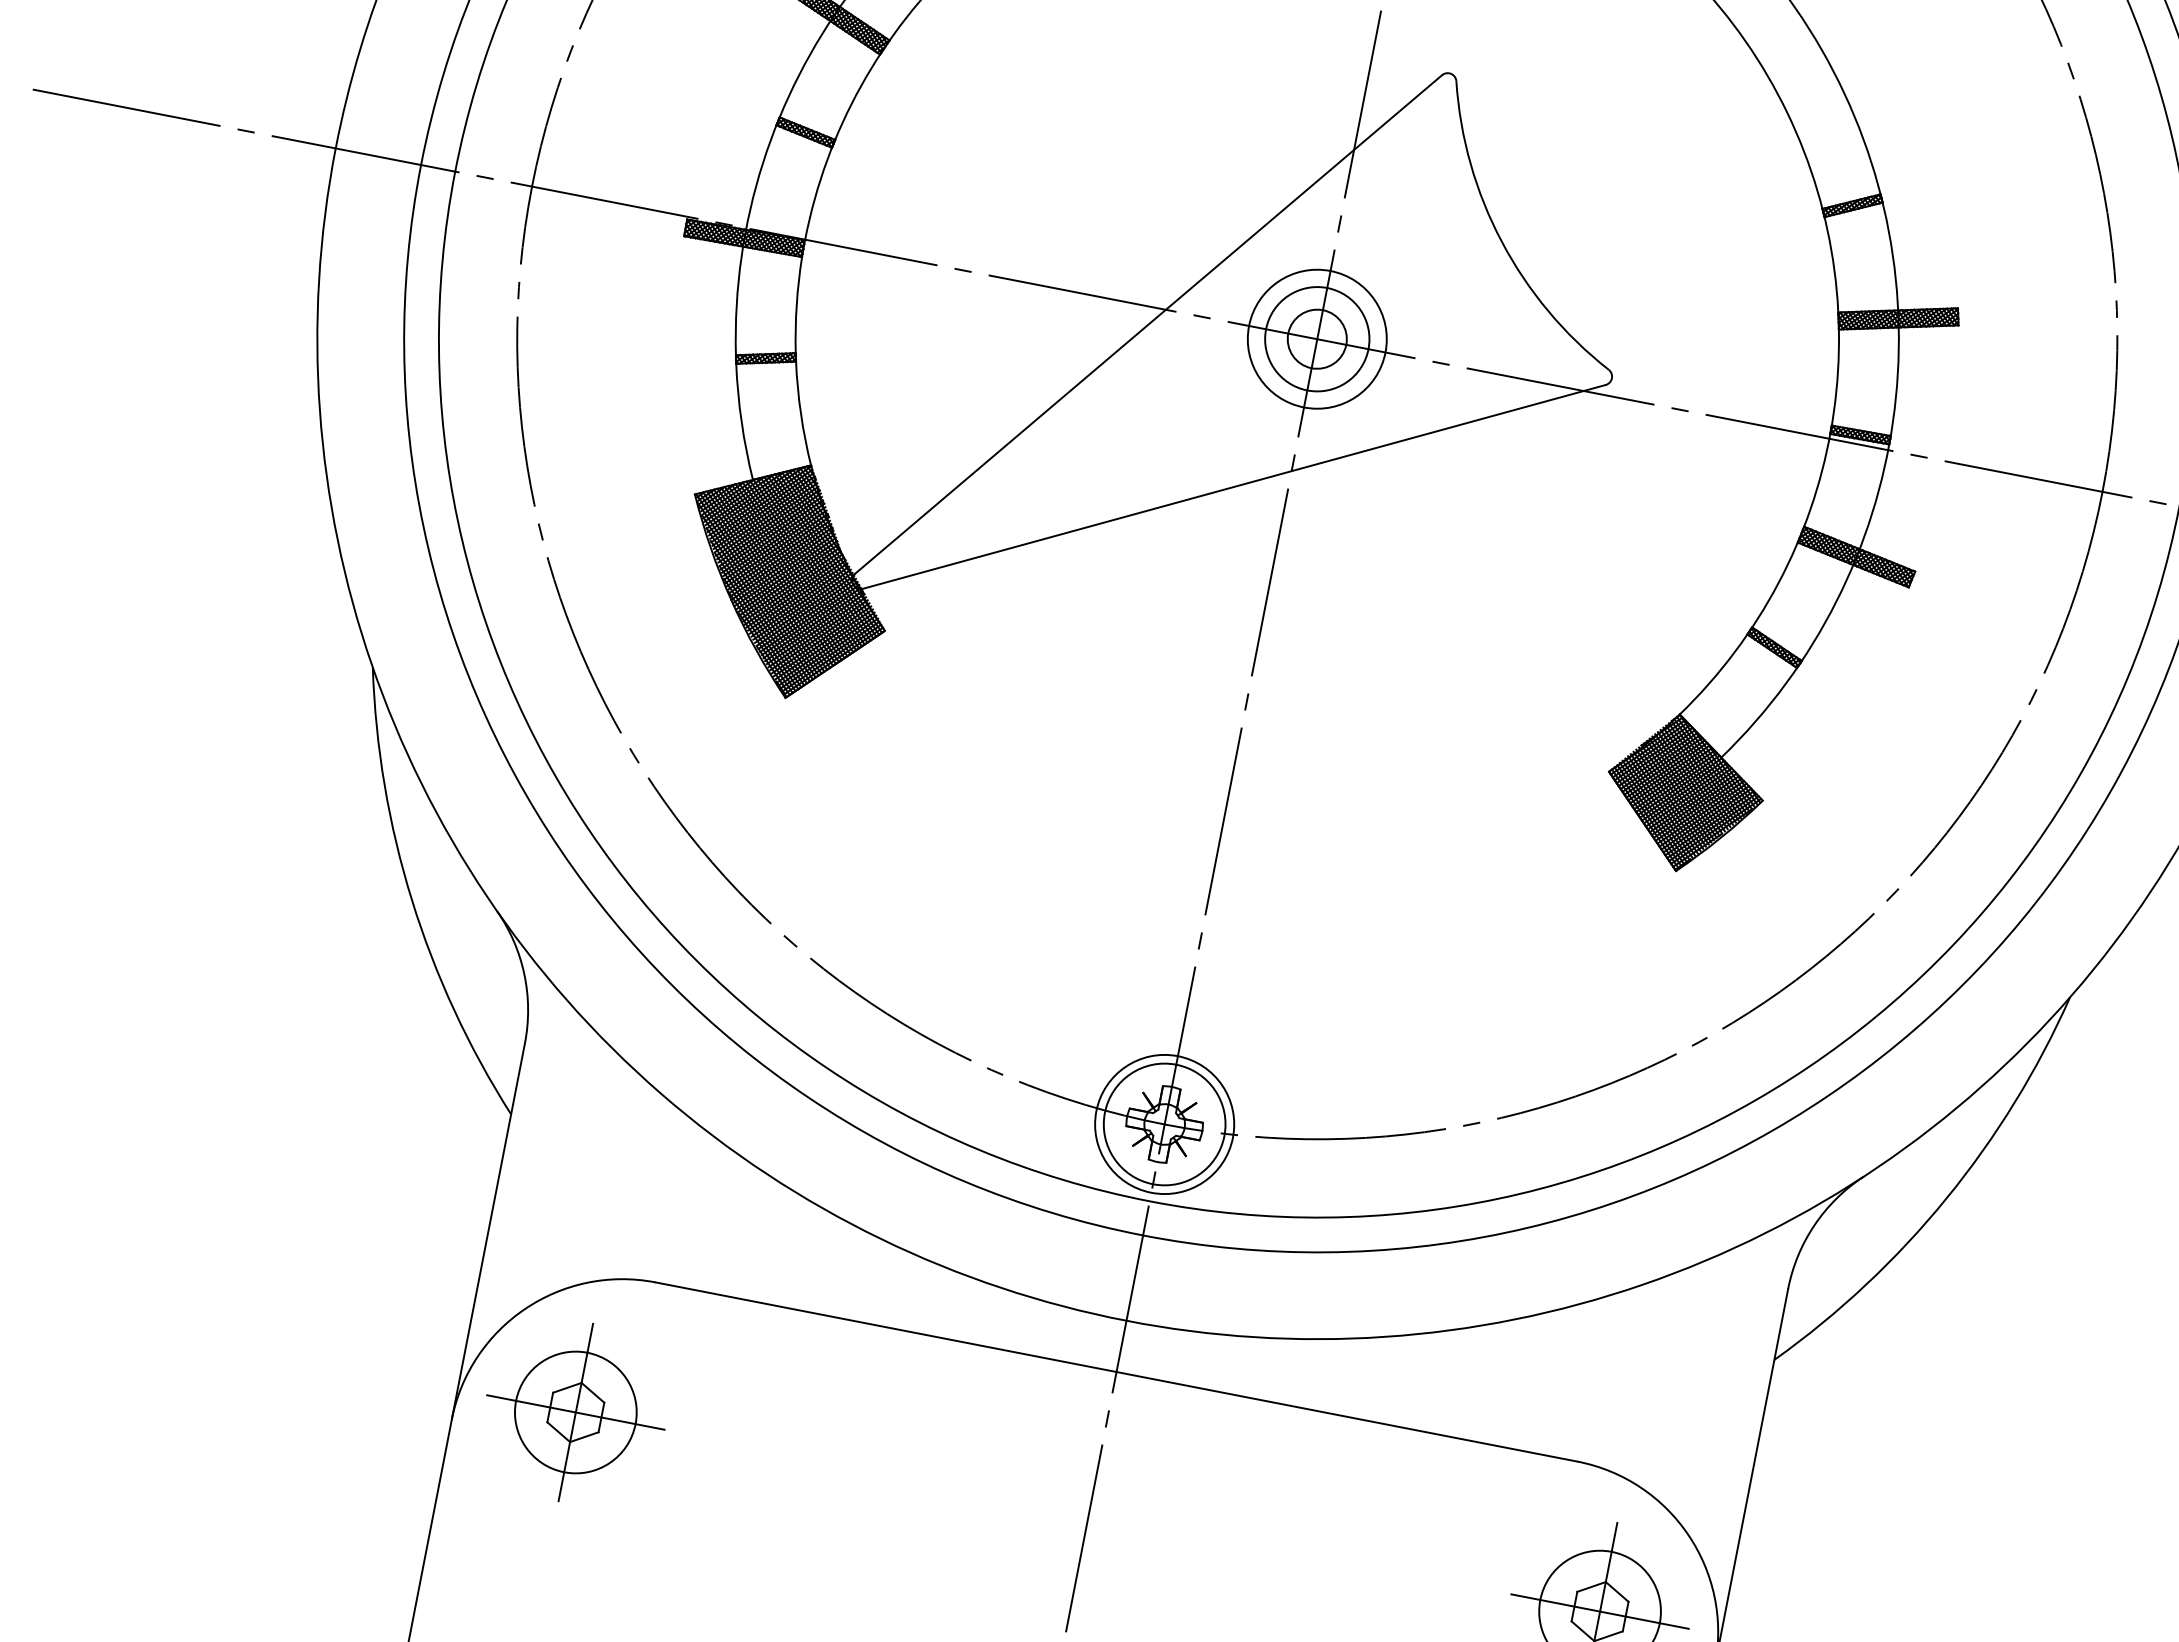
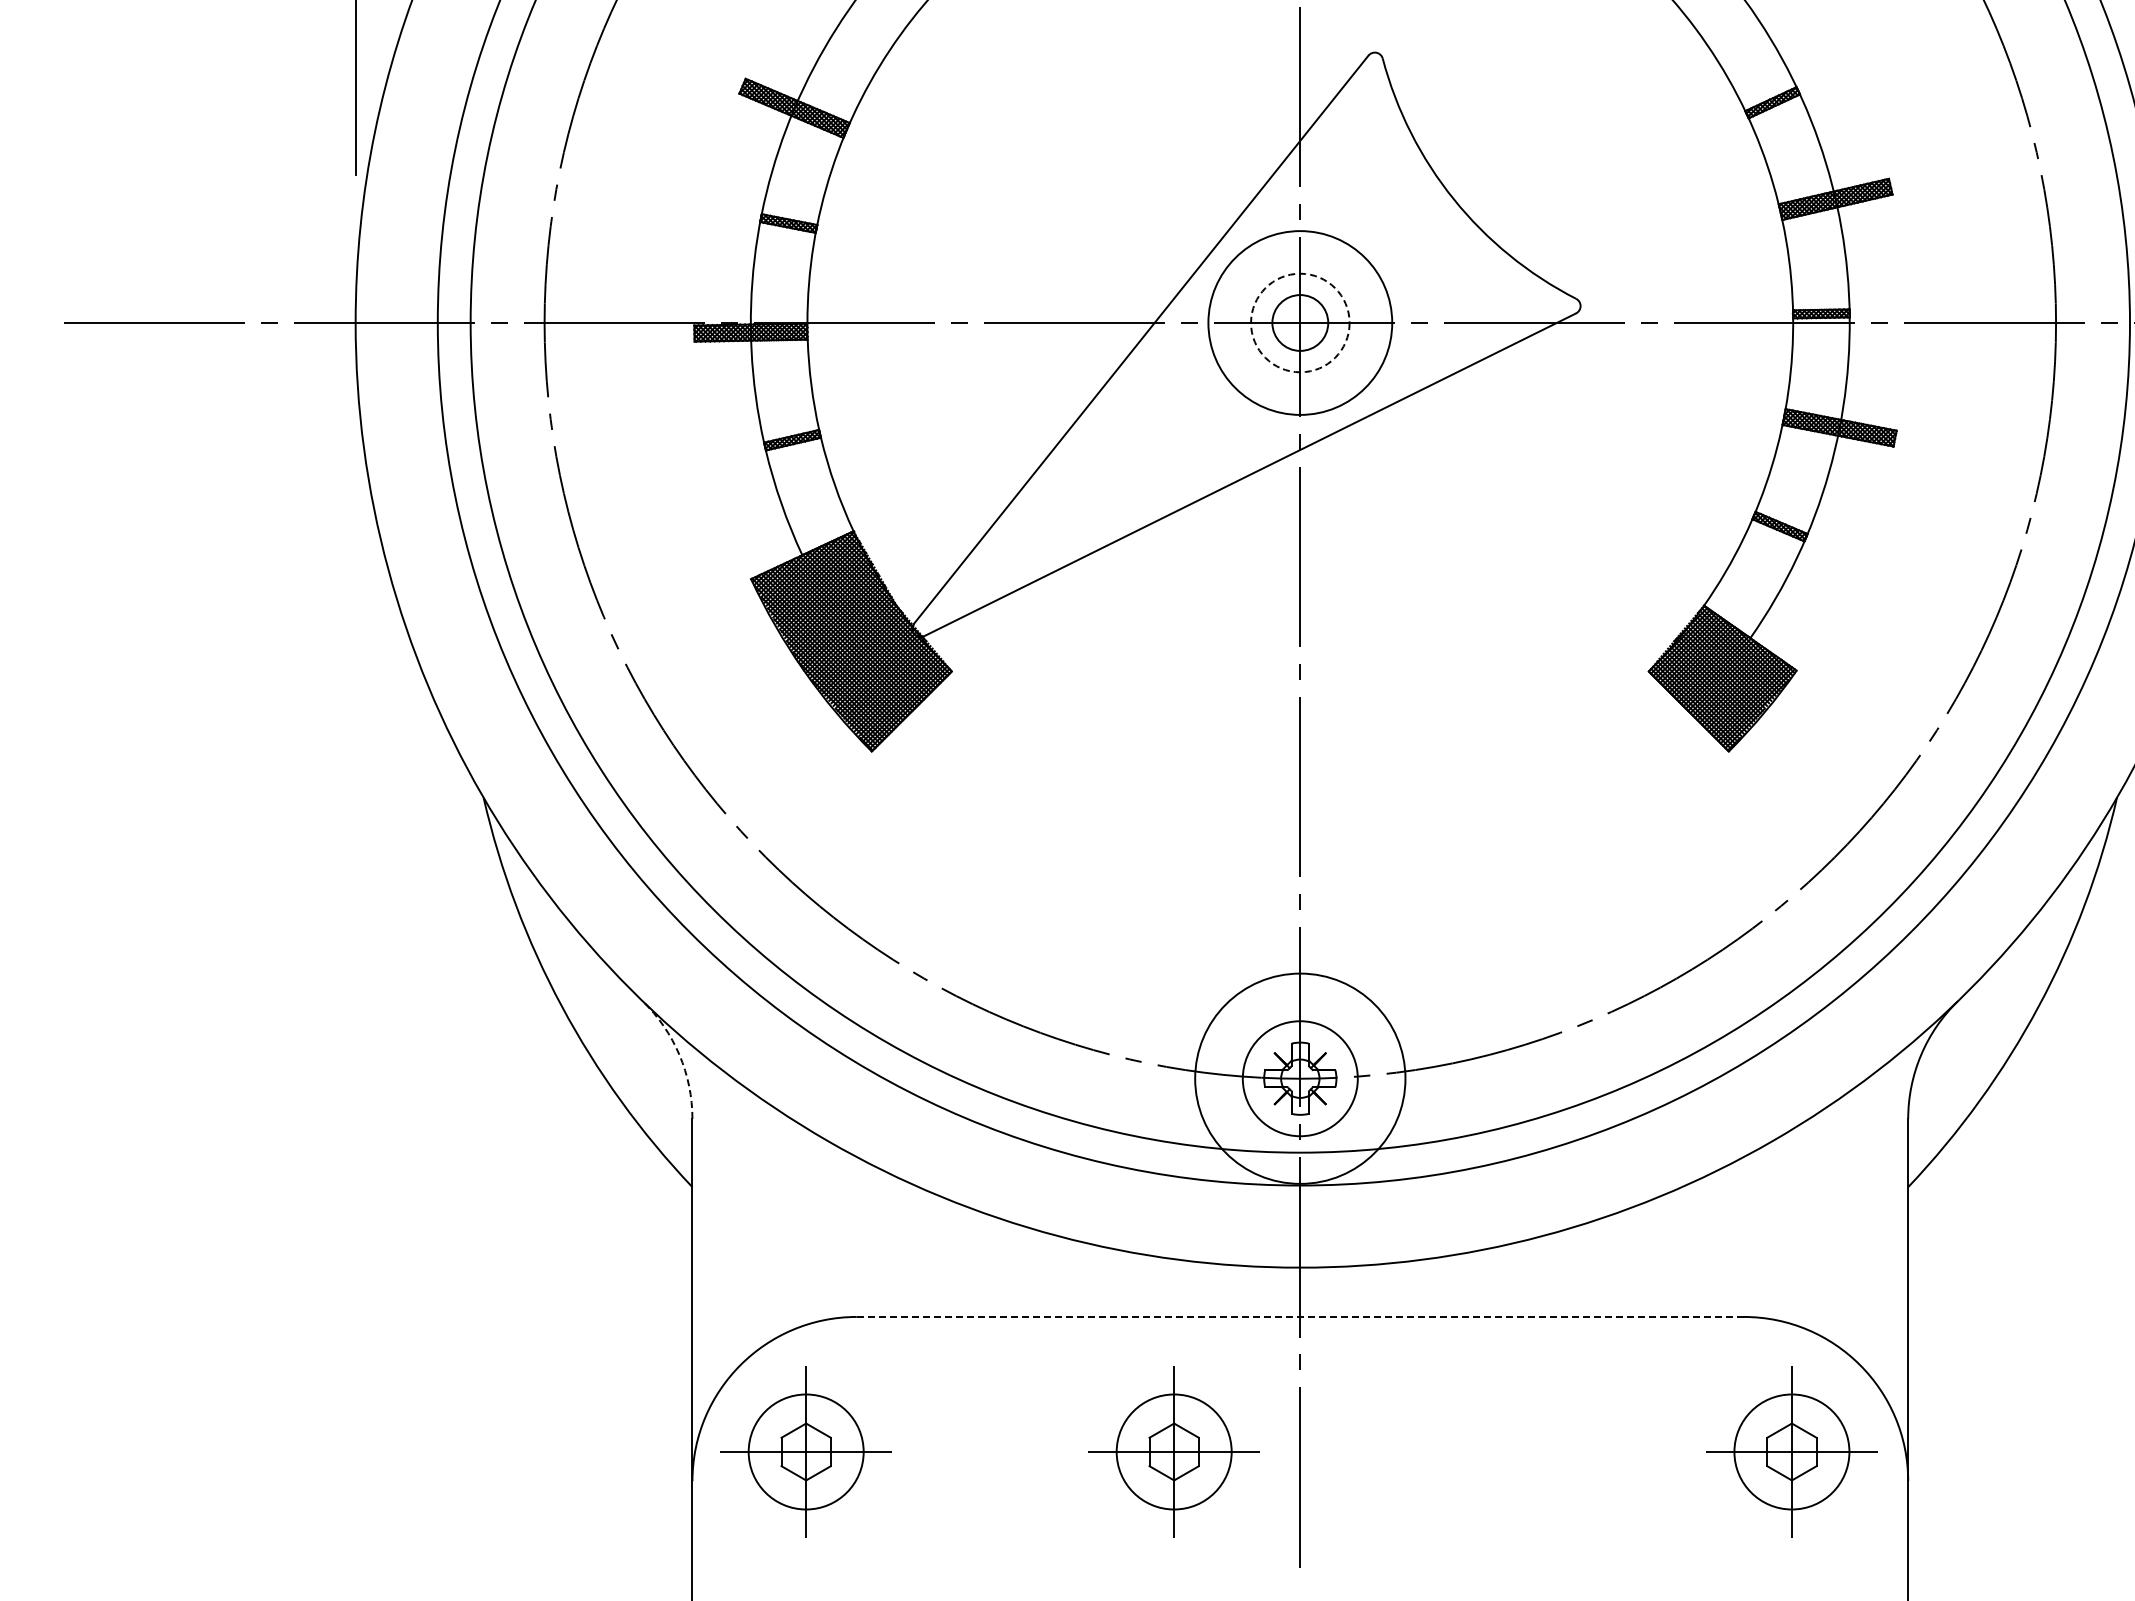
circle: (1316, 338) -> (1299, 322), size x1.4
circle: (1317, 338) -> (1300, 322), solid -> dashed
arc: (524, 973) -> (679, 1054), solid -> dashed
circle: (1164, 1124) -> (1300, 1078), size x1.6
line: (1116, 1371) -> (1300, 1316), solid -> dashed
part: (957, 1486) -> (1173, 1451), added

